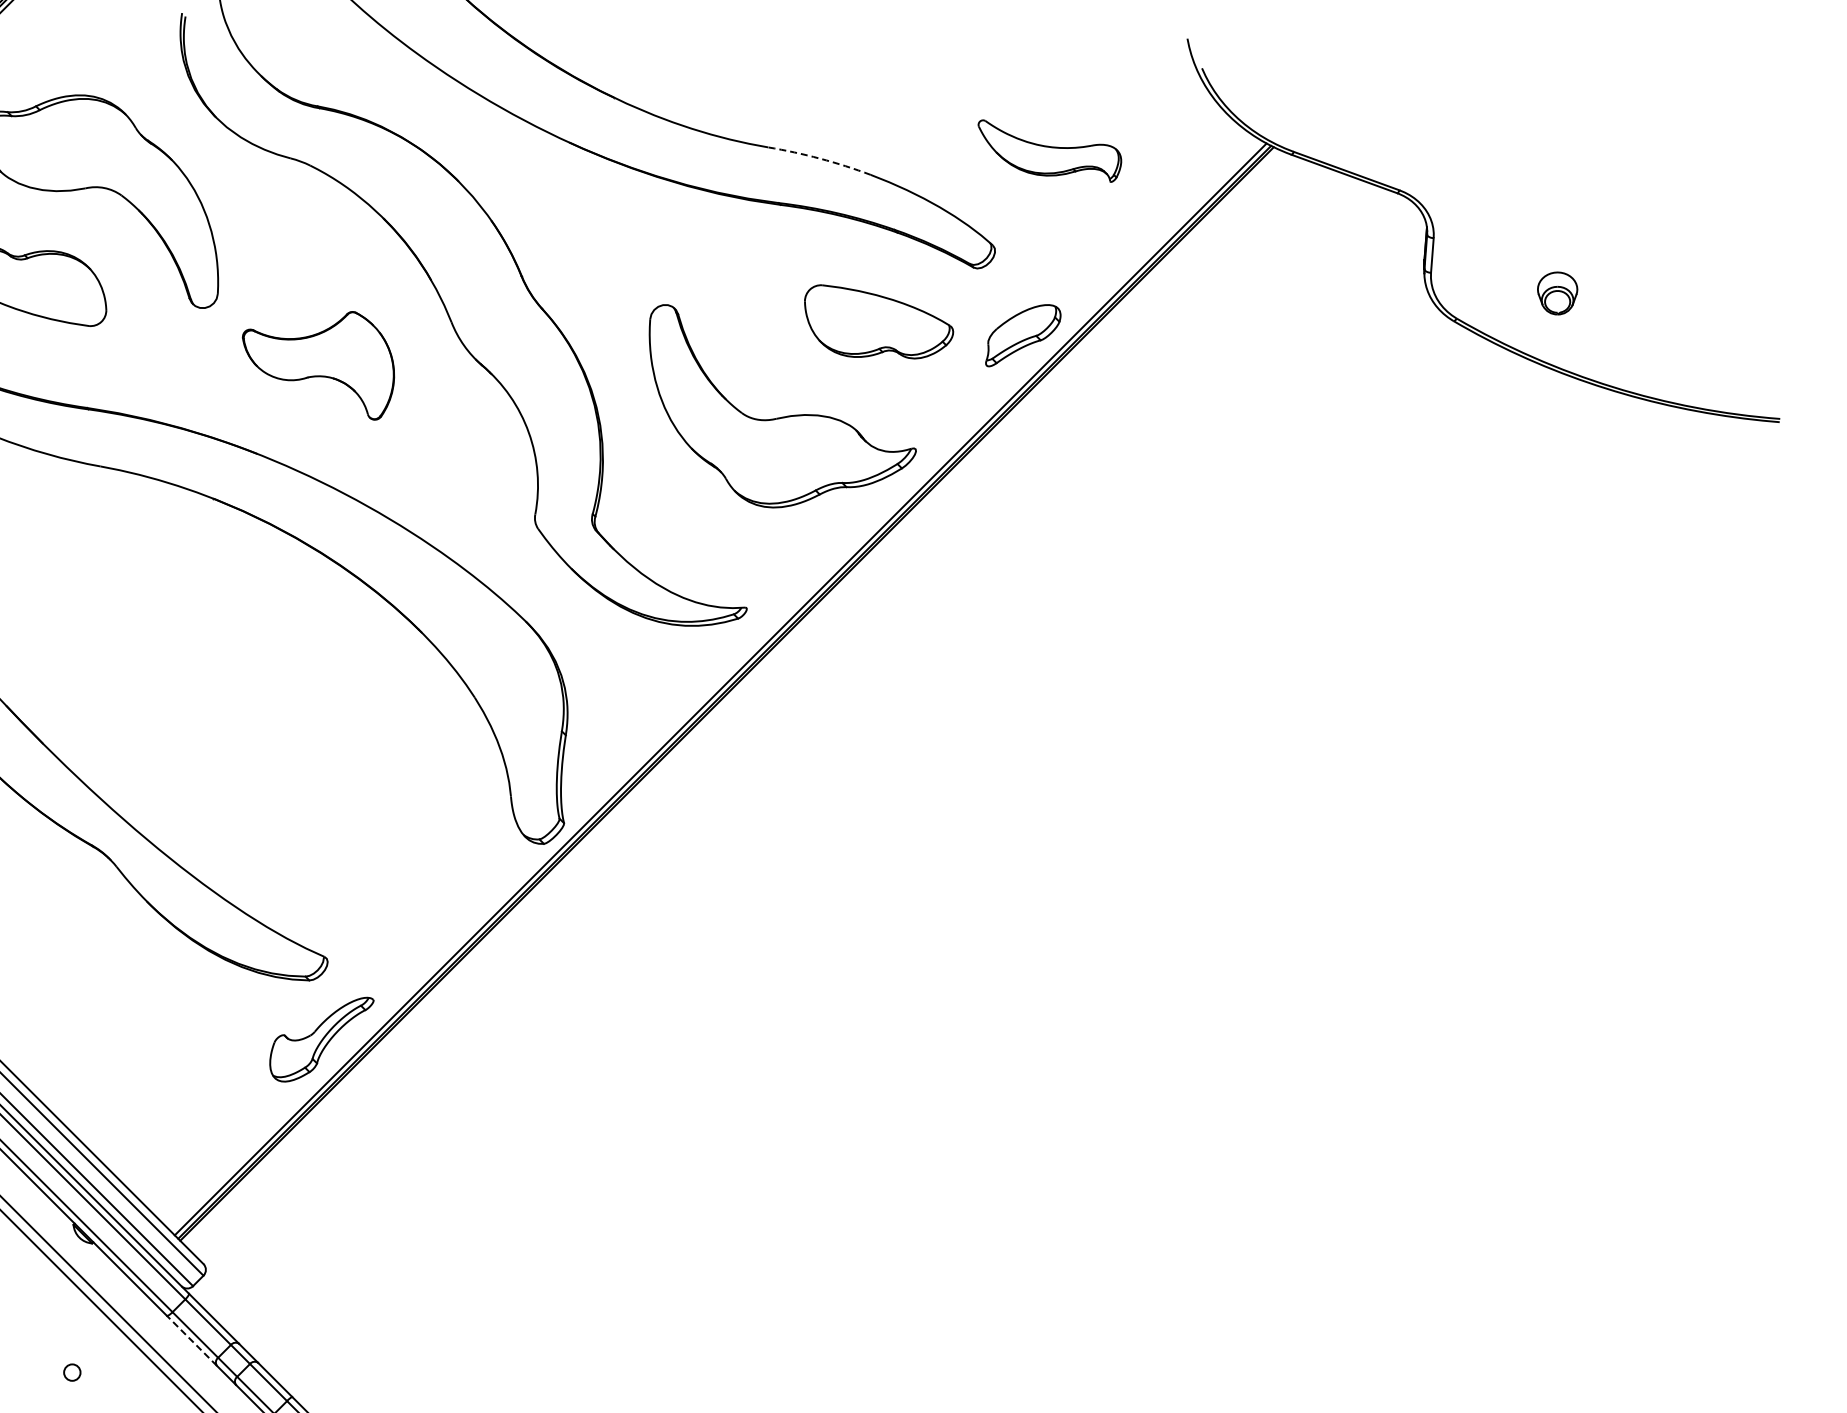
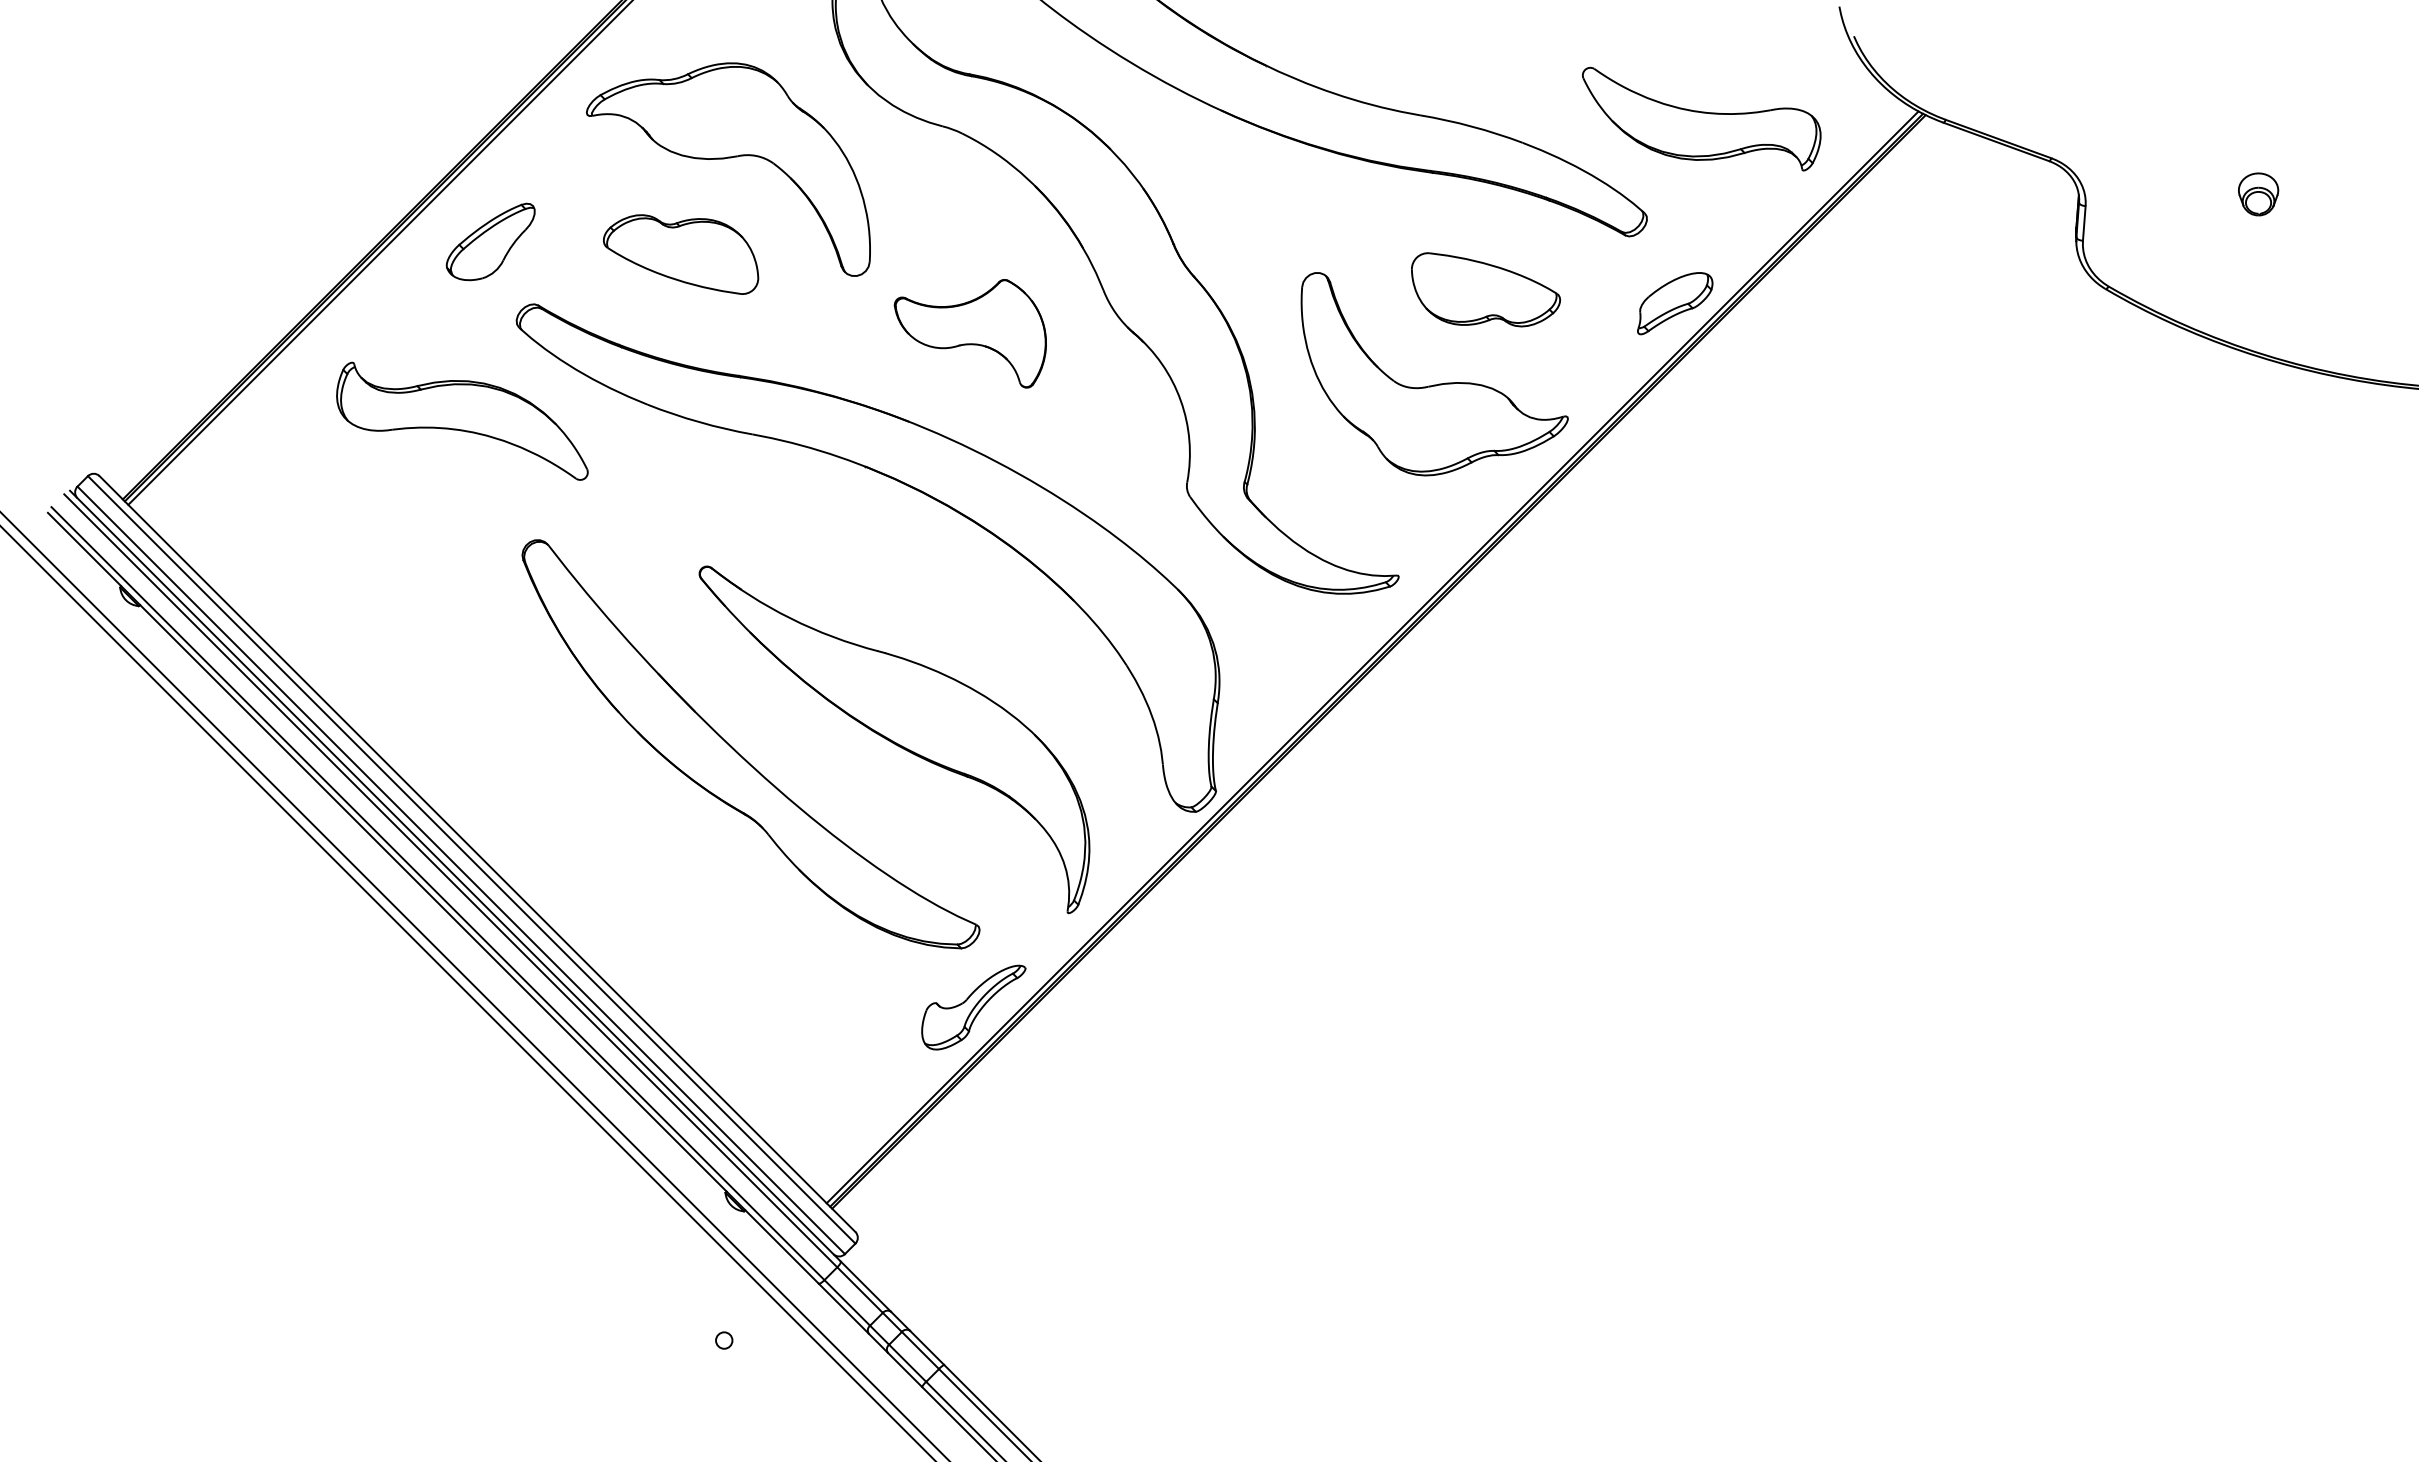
part: (1049, 150) -> (1701, 118), size x1.67
arc: (820, 158) -> (1472, 126), dashed -> solid
part: (1557, 293) -> (2258, 194), moved
part: (878, 321) -> (1485, 289), moved
part: (242, 771) -> (894, 739), added
line: (191, 1340) -> (843, 1308), dashed -> solid

